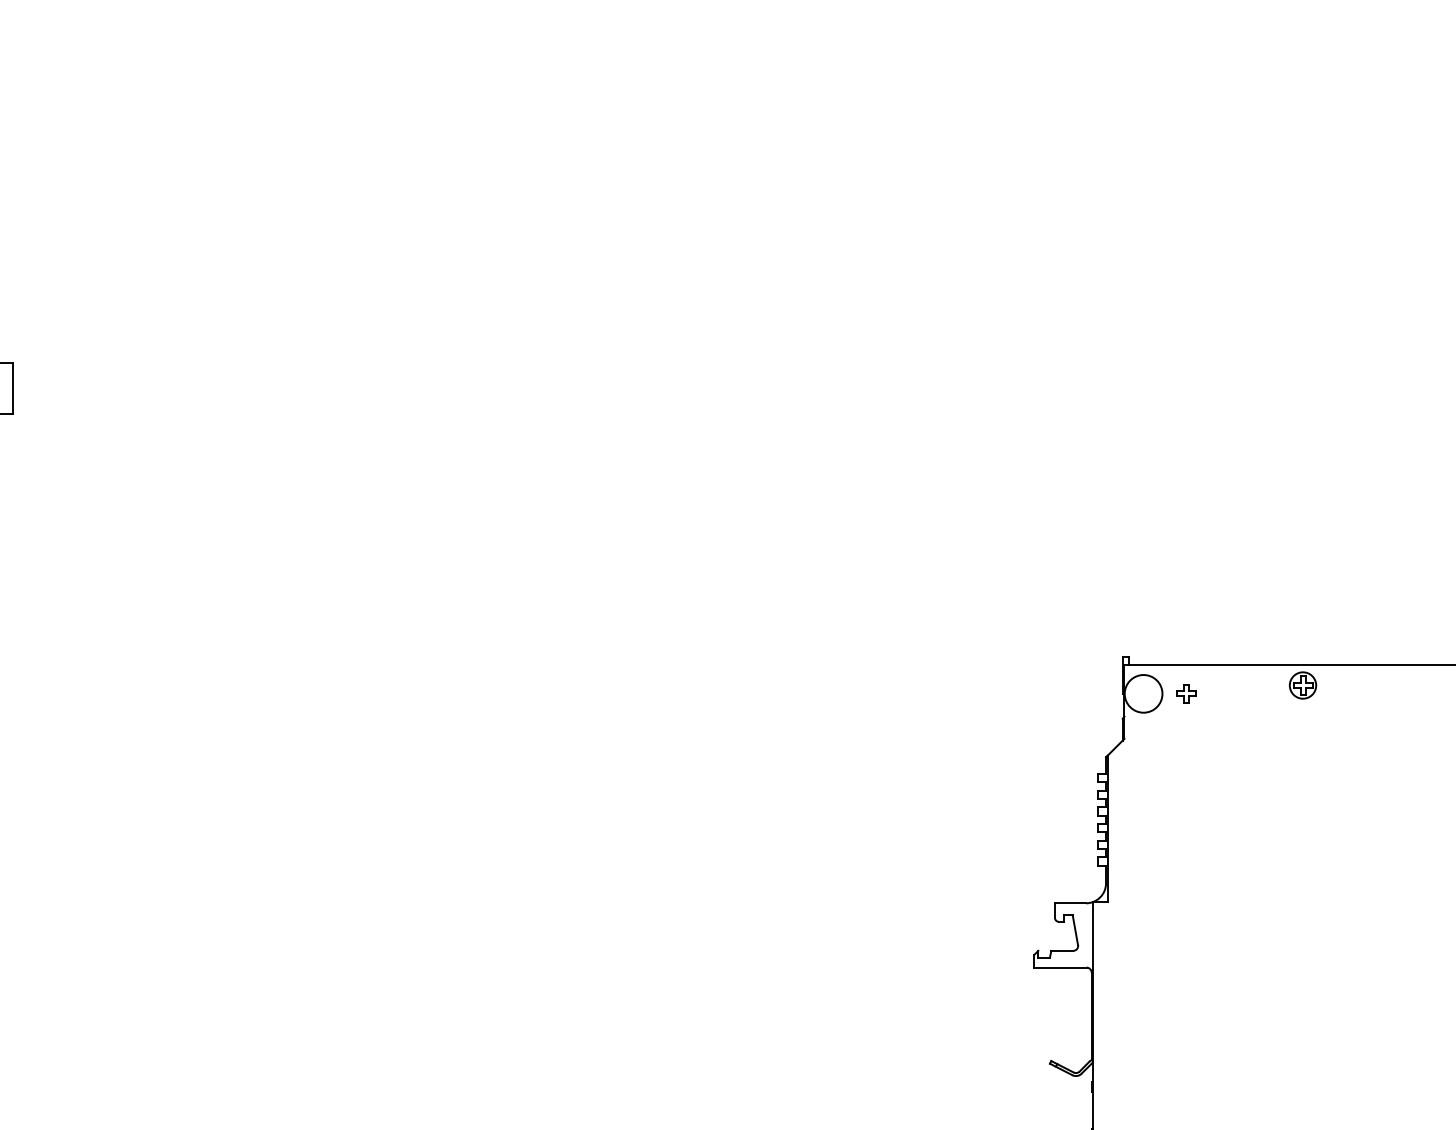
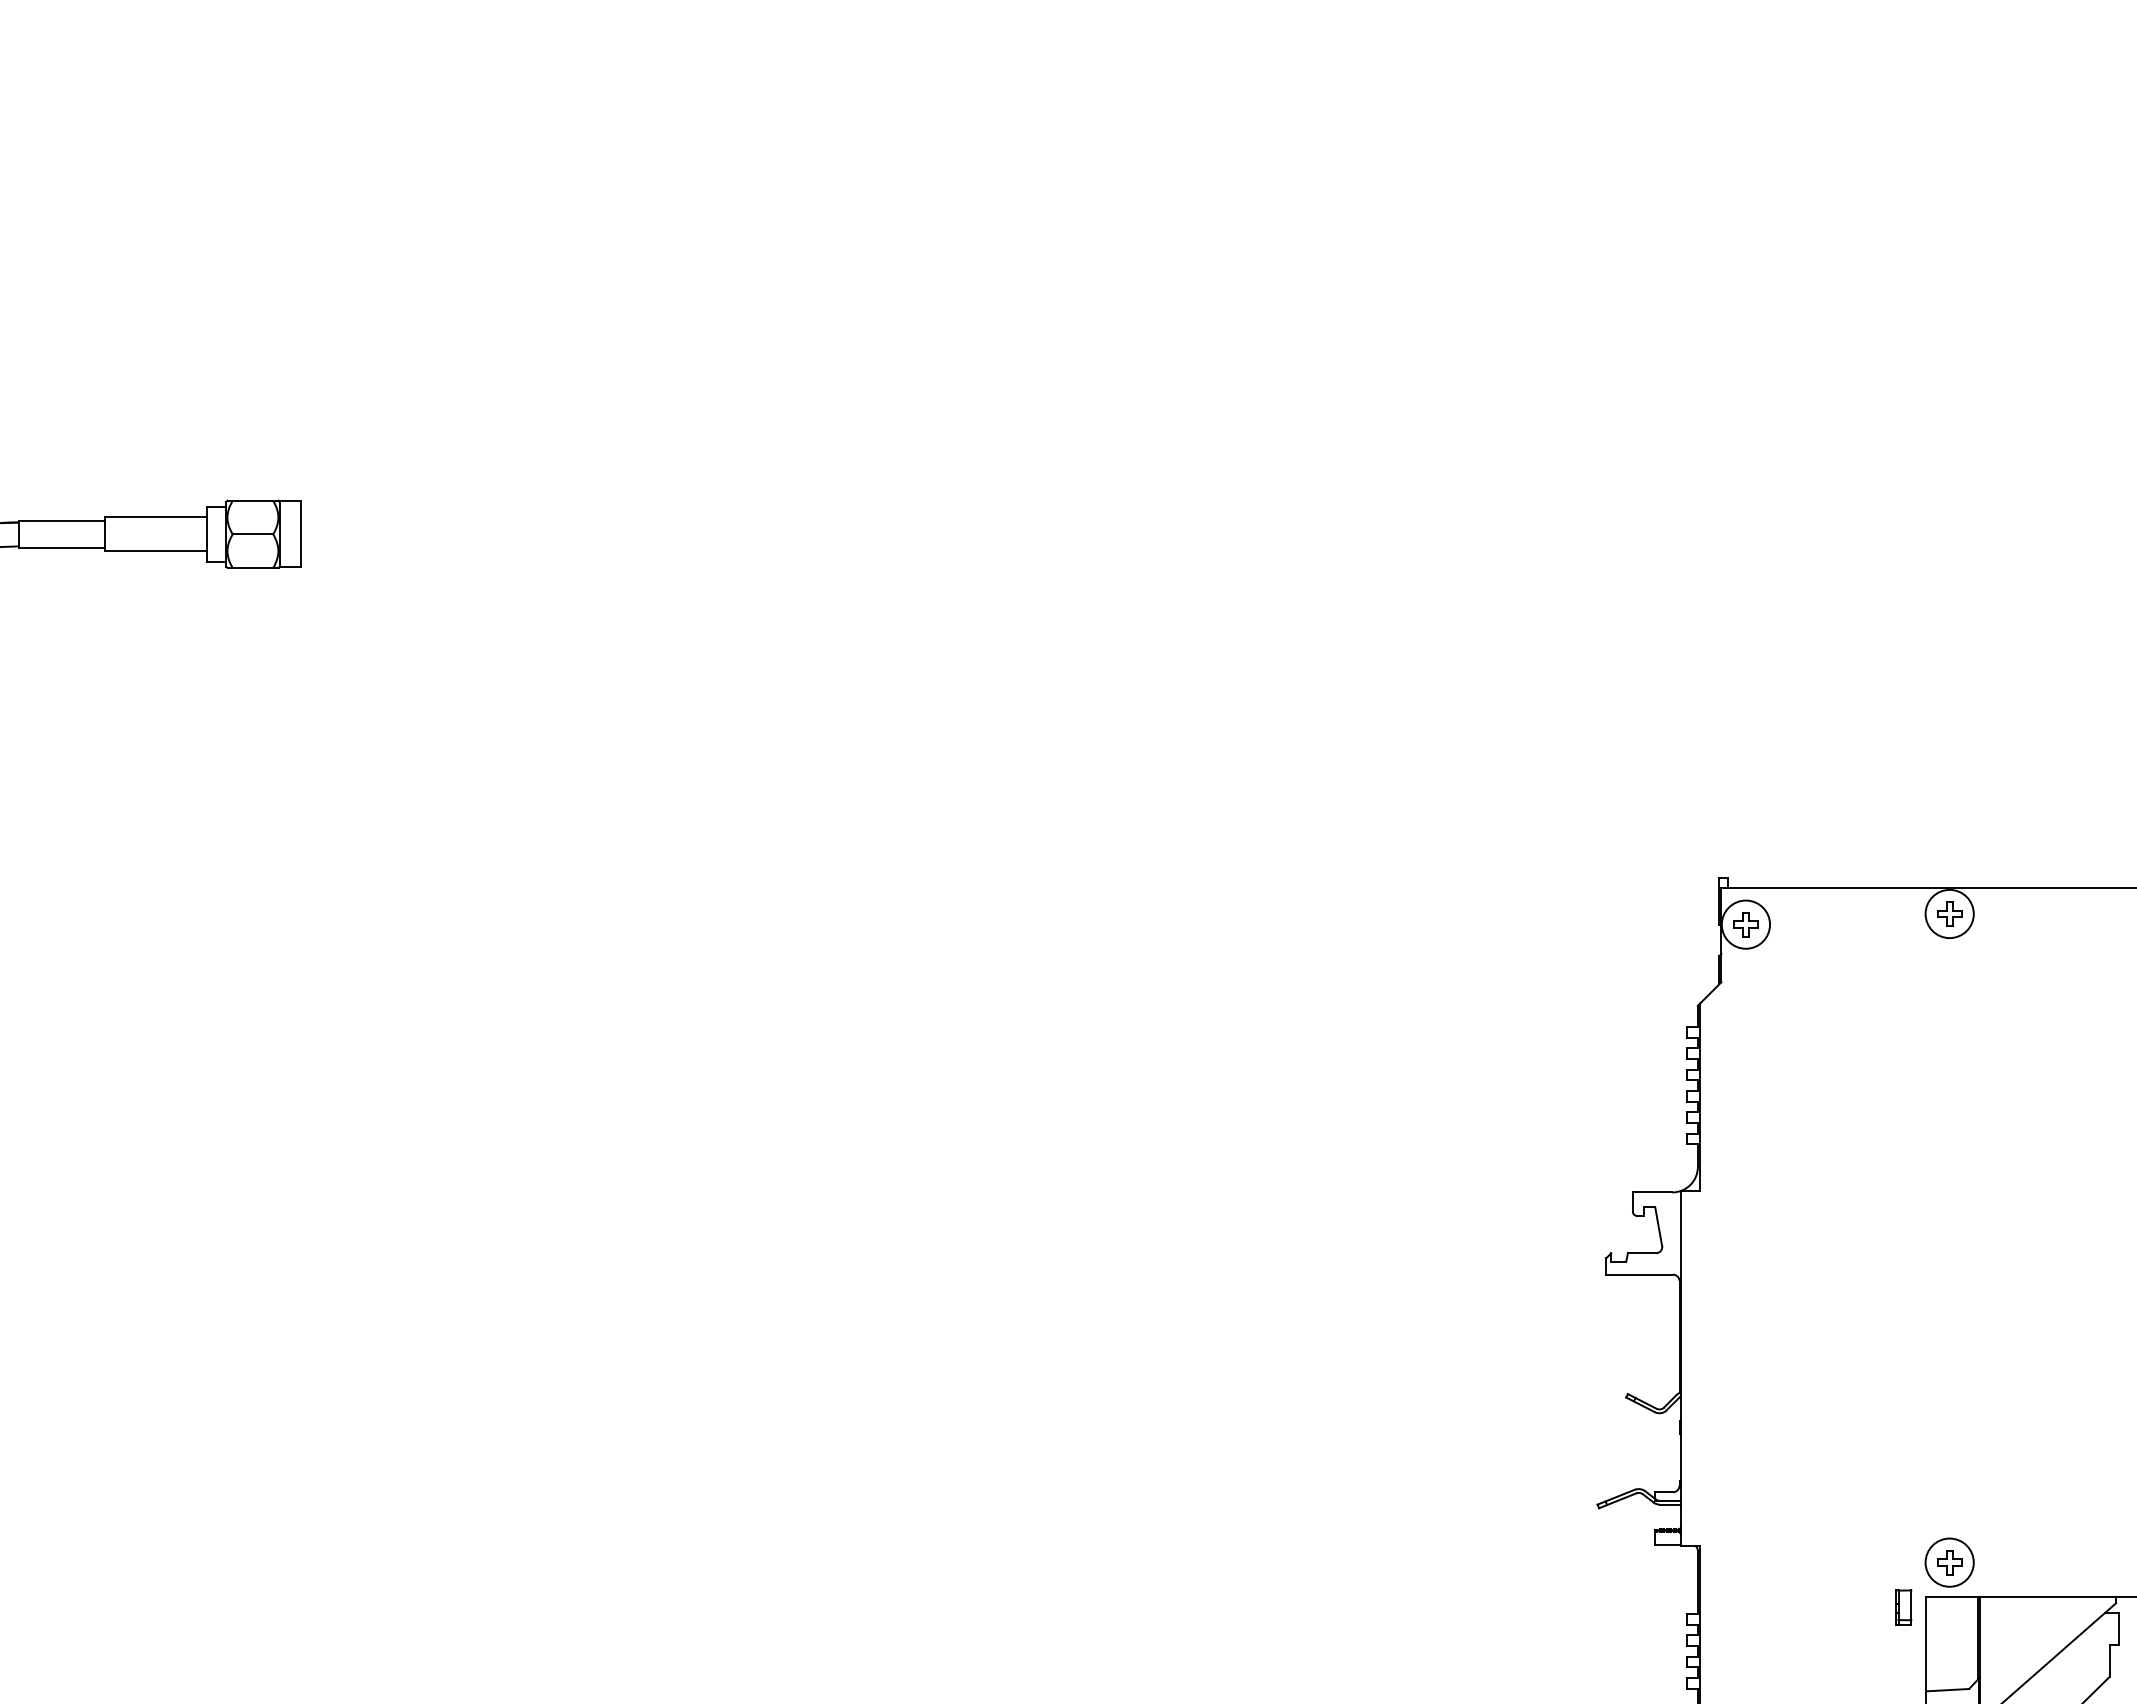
circle: (1302, 685) -> (1949, 913), size x1.43
part: (1186, 693) -> (1745, 924), moved

